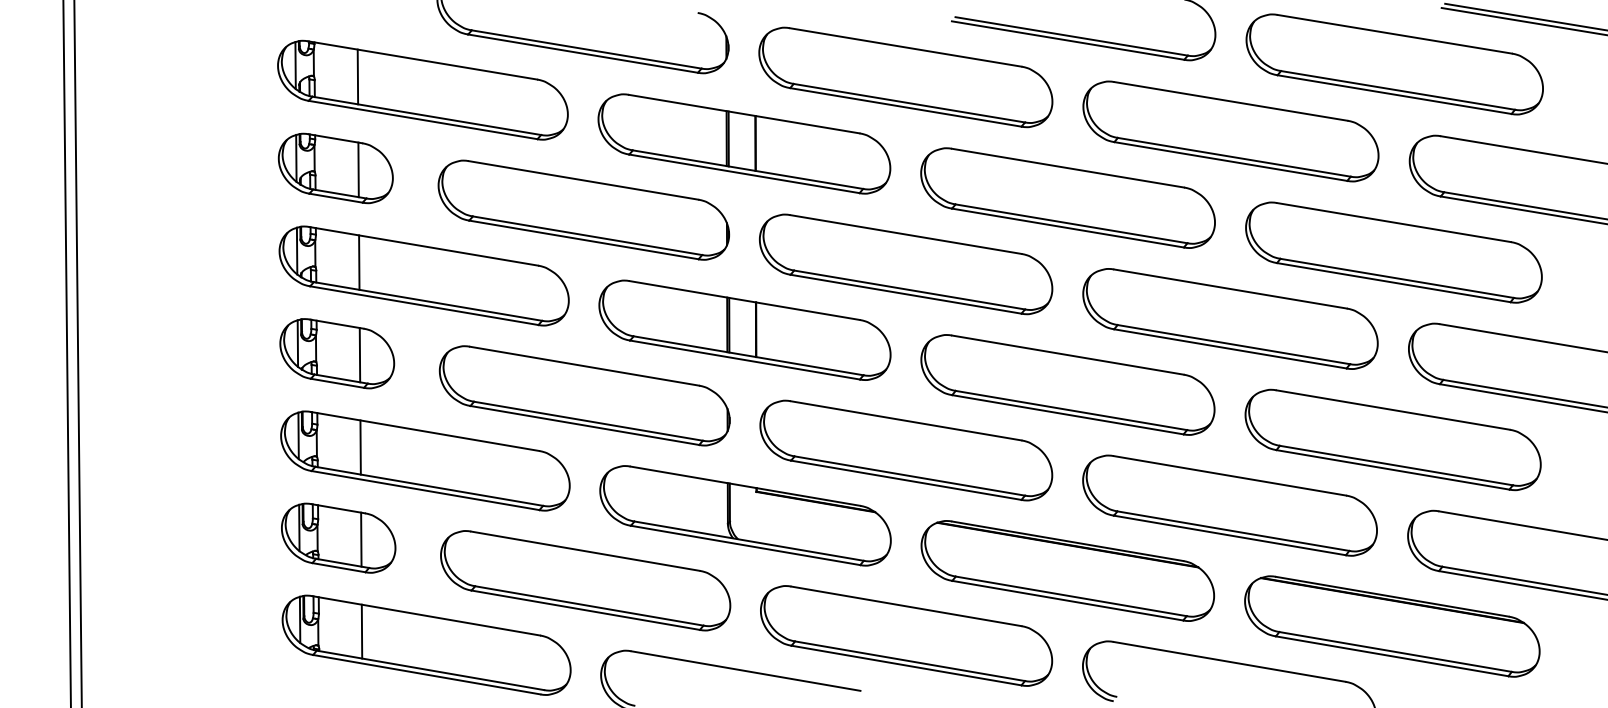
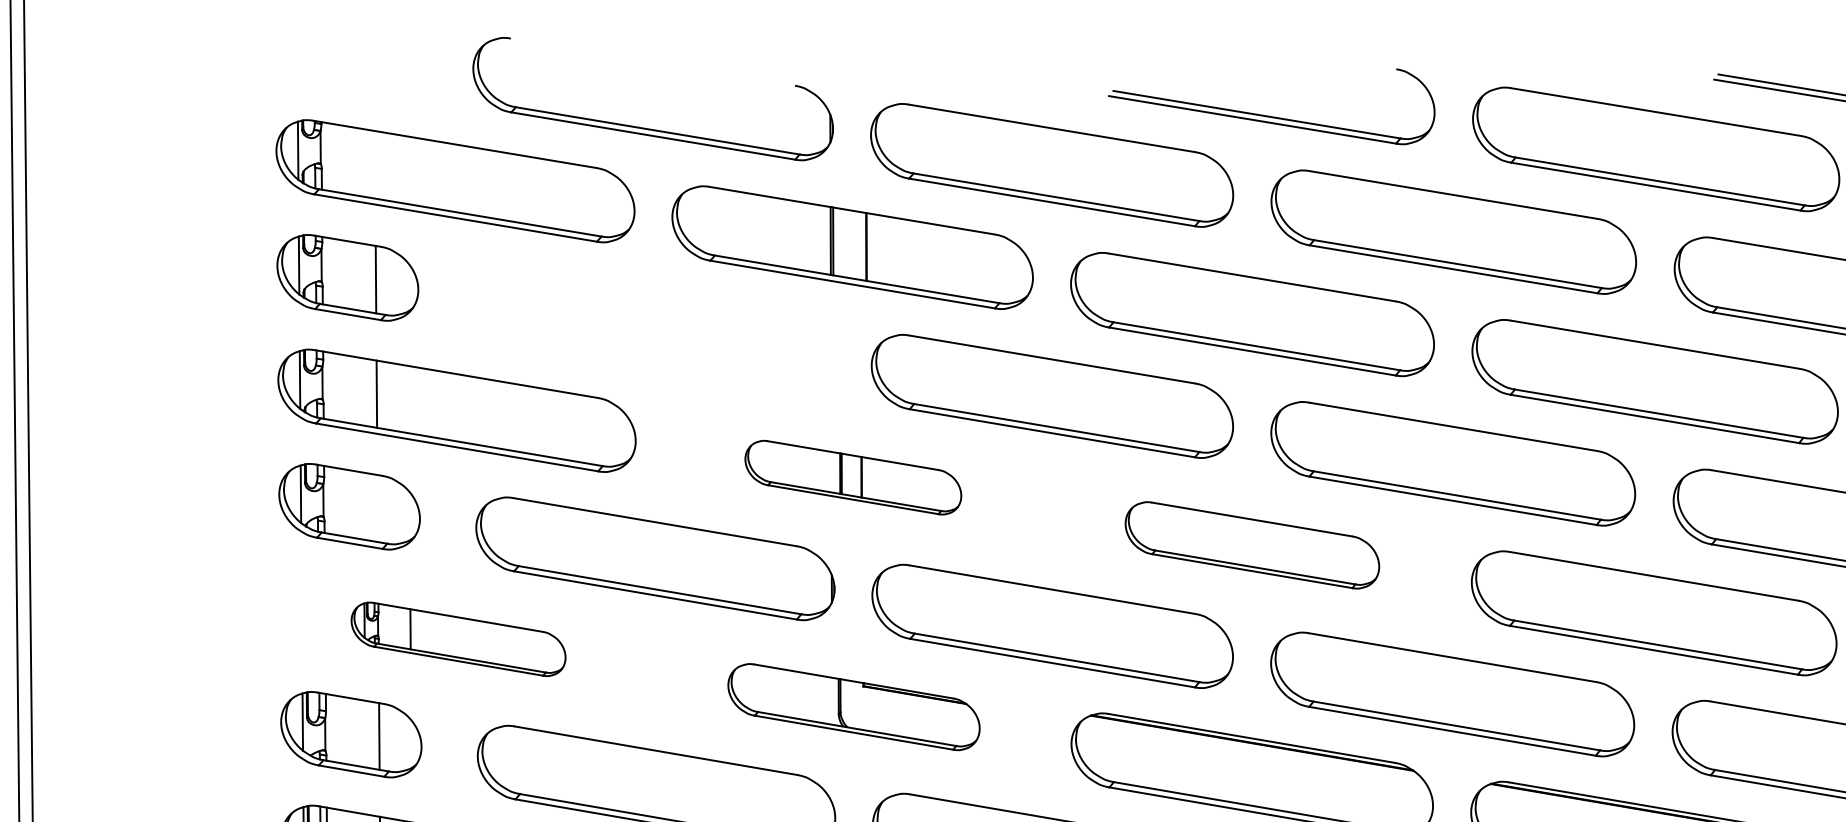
line: (357, 76) -> (374, 164), removed
part: (583, 209) -> (653, 328), removed
part: (744, 329) -> (852, 476), size x0.6
line: (359, 355) -> (377, 508), removed
part: (1067, 384) -> (1251, 544), size x0.7
part: (425, 460) -> (458, 638), size x0.6
part: (745, 515) -> (853, 706), size x0.7

